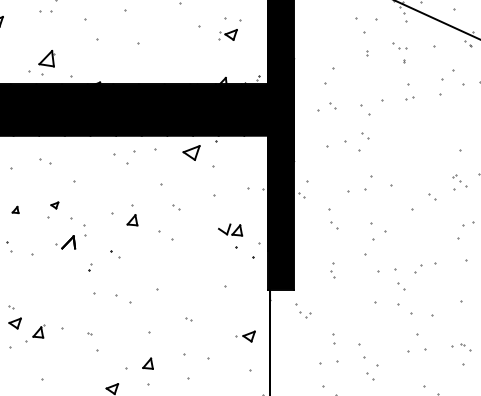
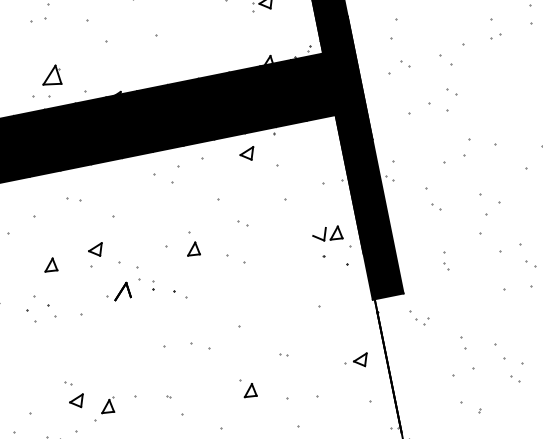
part: (191, 152) -> (247, 153), size x0.71
part: (54, 205) -> (95, 250), size x1.67
part: (15, 209) -> (49, 264), size x1.67
part: (230, 229) -> (327, 233), moved
part: (90, 267) -> (153, 285), moved
part: (147, 363) -> (248, 390), moved

